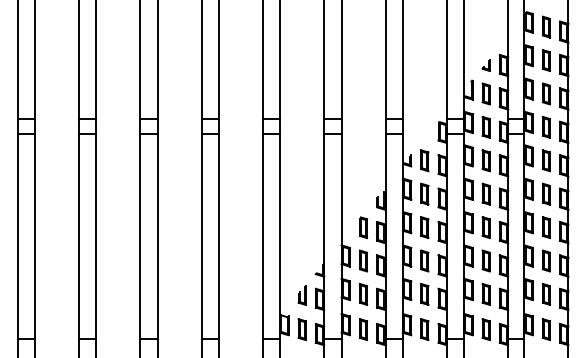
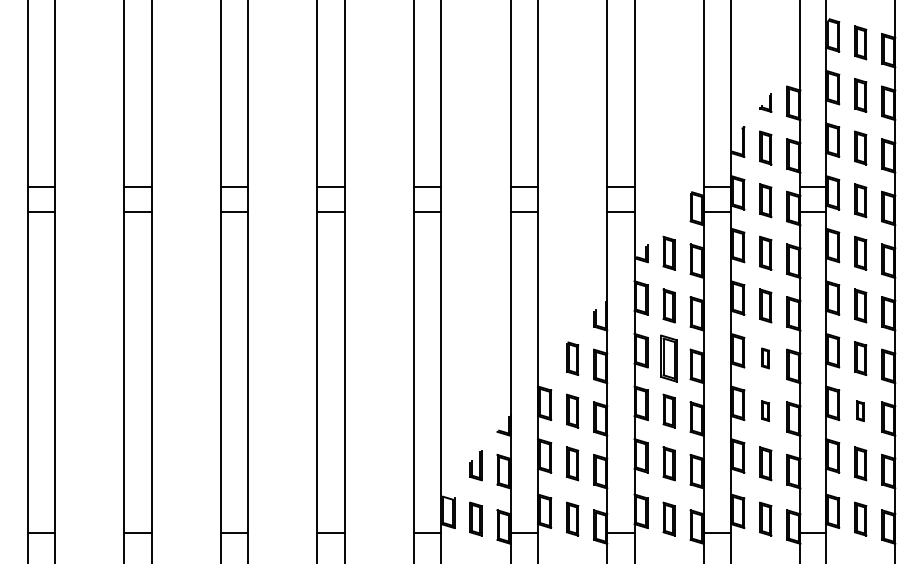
part: (424, 227) -> (668, 358), size x1.4
part: (485, 227) -> (764, 358), size x0.6
part: (485, 260) -> (764, 410), size x0.6
part: (545, 260) -> (859, 410), size x0.6

